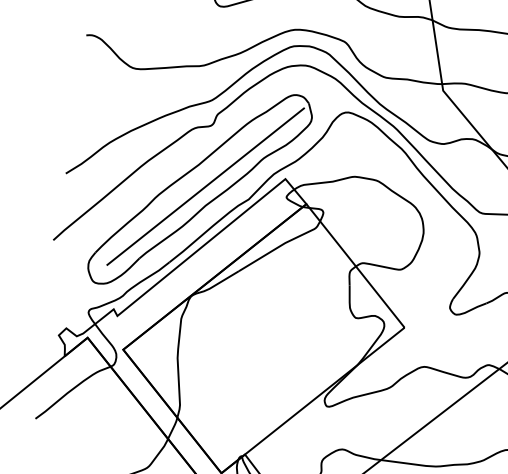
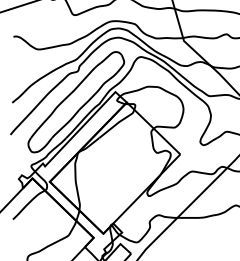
line: (205, 186) -> (78, 100), removed

